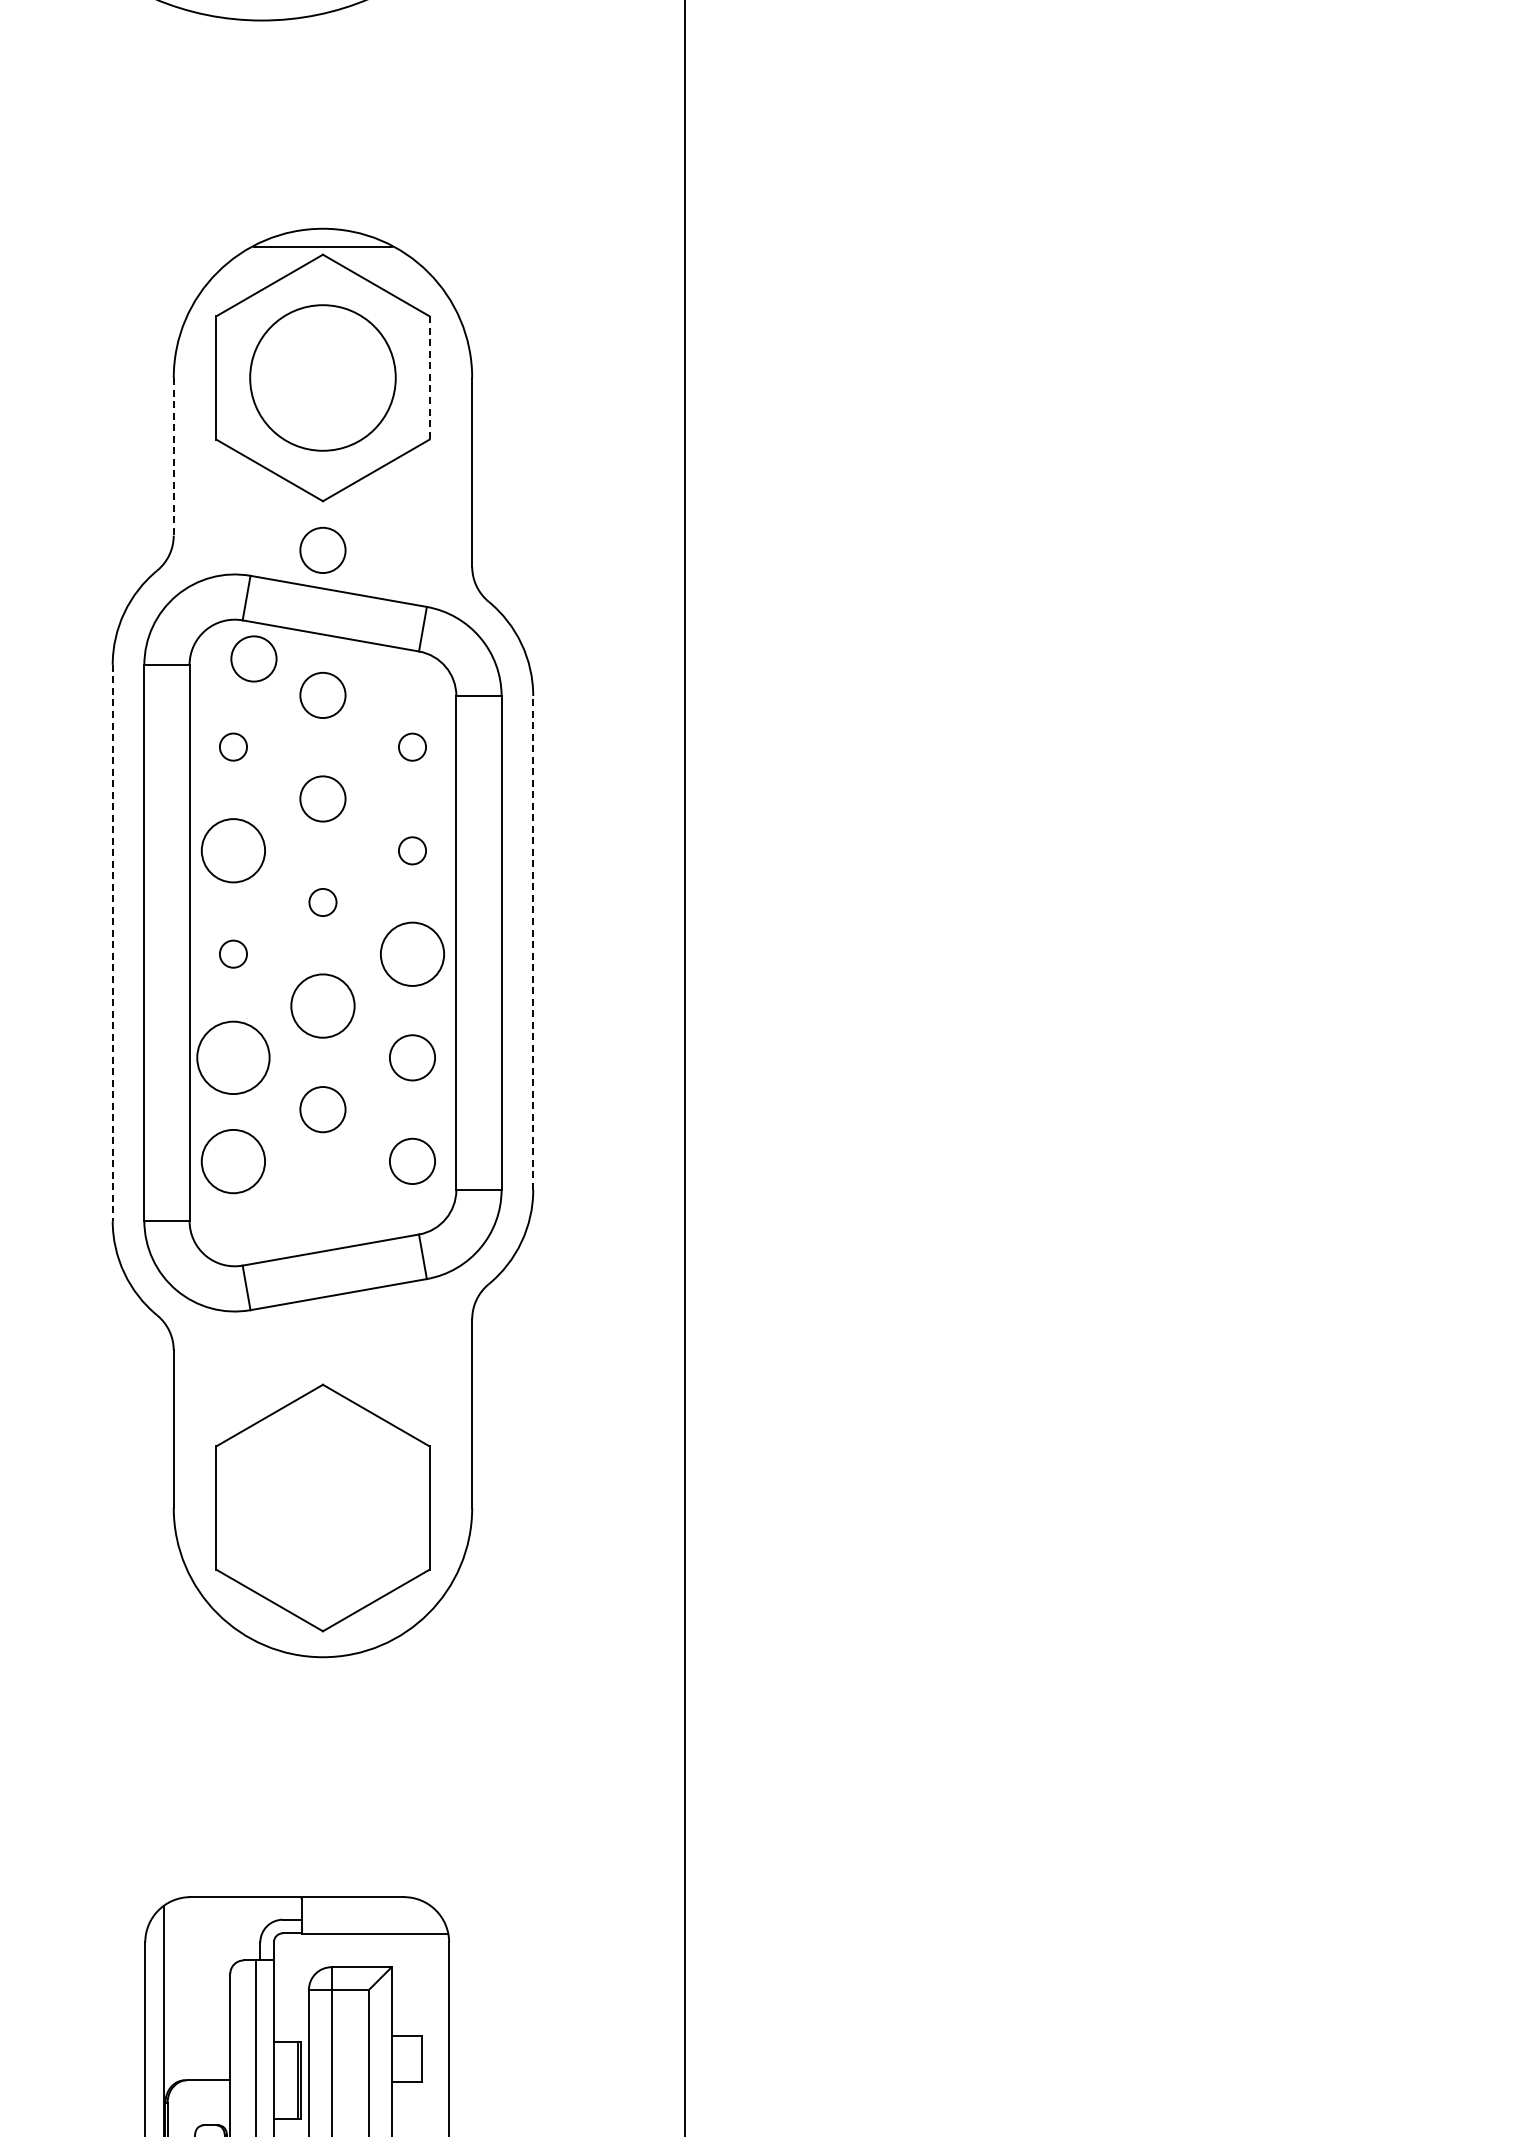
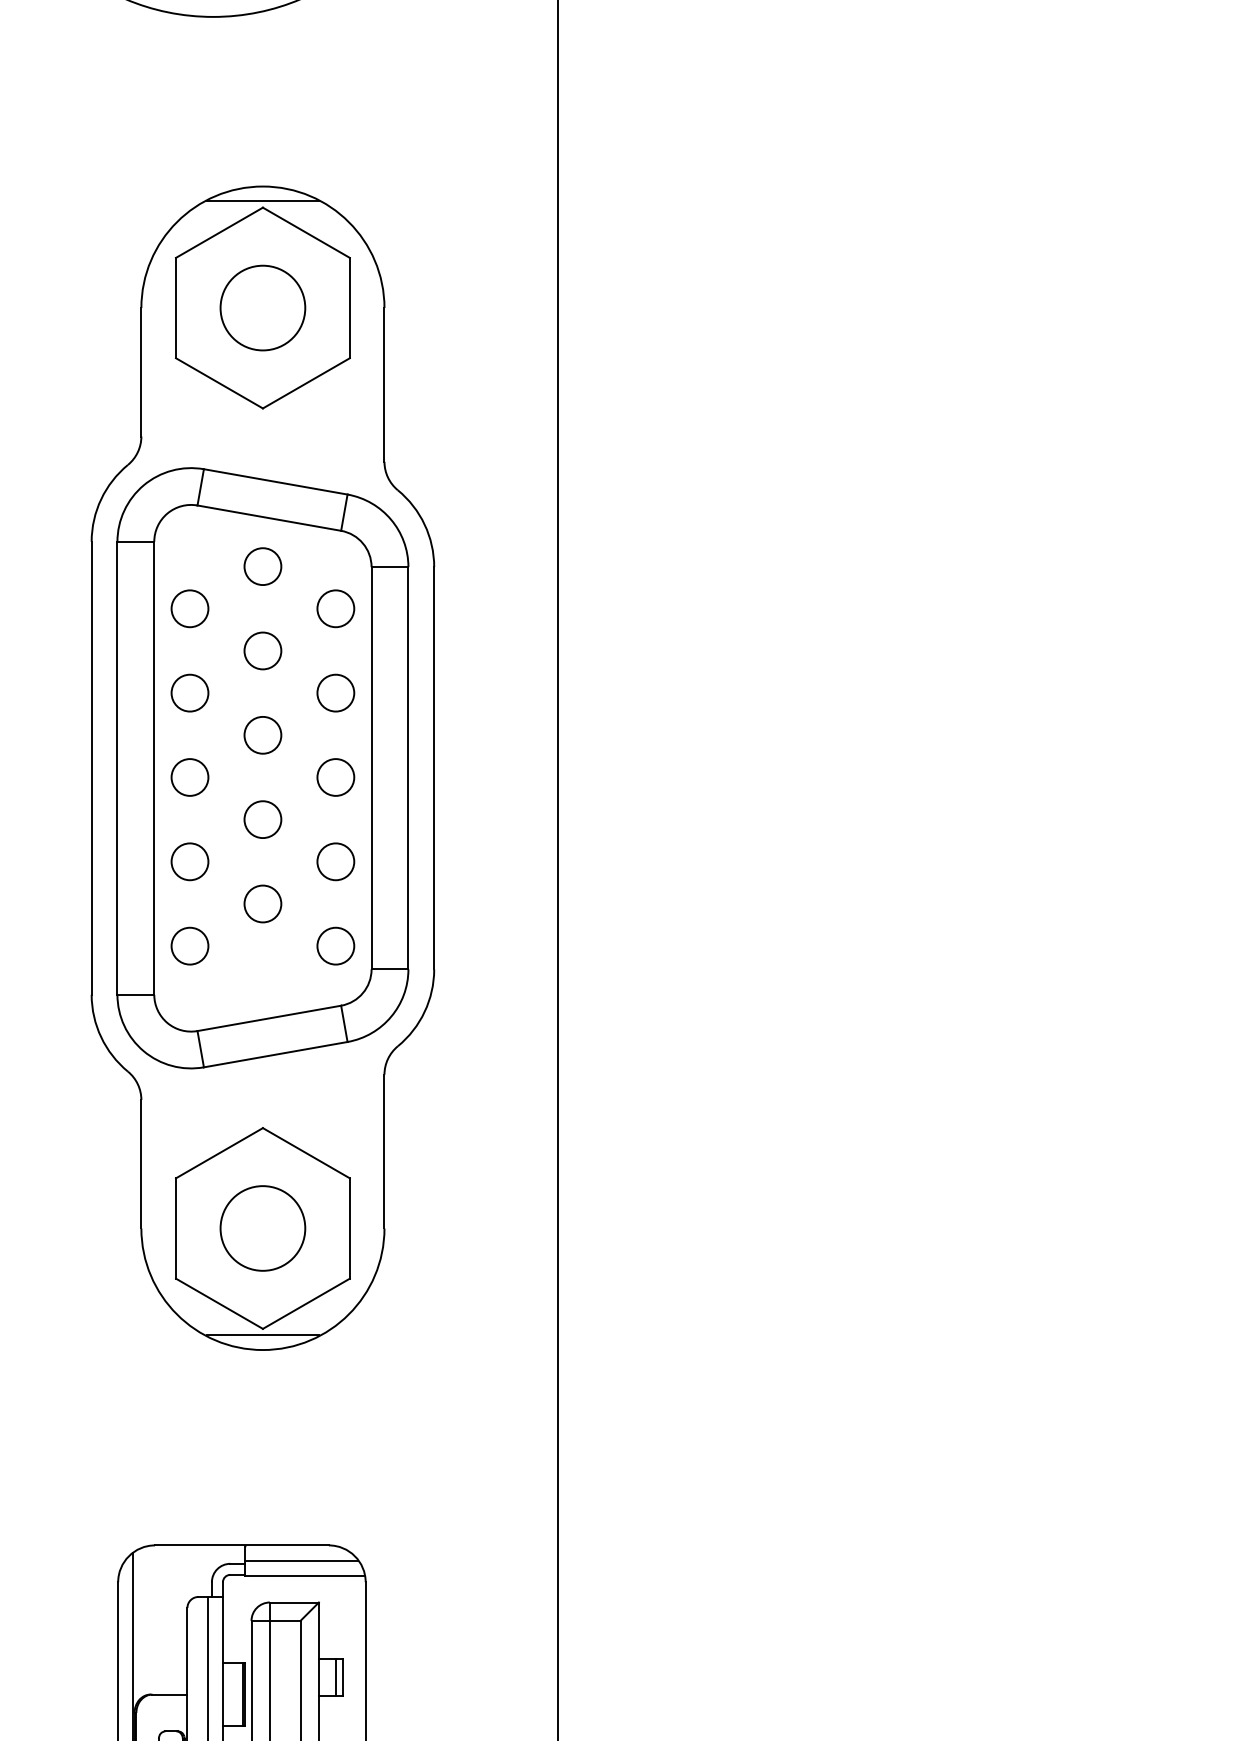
line: (429, 377) -> (349, 307), dashed -> solid
circle: (322, 378) -> (262, 308), size x0.71
line: (173, 456) -> (141, 372), dashed -> solid
circle: (322, 549) -> (262, 447), removed
circle: (253, 658) -> (206, 536), removed
circle: (233, 746) -> (190, 608), size x1.67
circle: (412, 746) -> (335, 608), size x1.67
circle: (233, 850) -> (190, 692), size x0.71
circle: (412, 850) -> (335, 692), size x1.67
circle: (322, 902) -> (262, 735), size x1.67
line: (112, 943) -> (91, 768), dashed -> solid
line: (533, 943) -> (434, 768), dashed -> solid
circle: (233, 953) -> (190, 776), size x1.67
circle: (412, 953) -> (335, 776), size x0.71
circle: (322, 1005) -> (262, 819), size x0.71
circle: (233, 1057) -> (190, 861), size x0.62
circle: (233, 1160) -> (190, 945), size x0.71
circle: (322, 1507) -> (262, 1228), added
line: (322, 1639) -> (262, 1335), added
line: (370, 1916) -> (301, 1561), added
line: (412, 2058) -> (335, 1676), added

